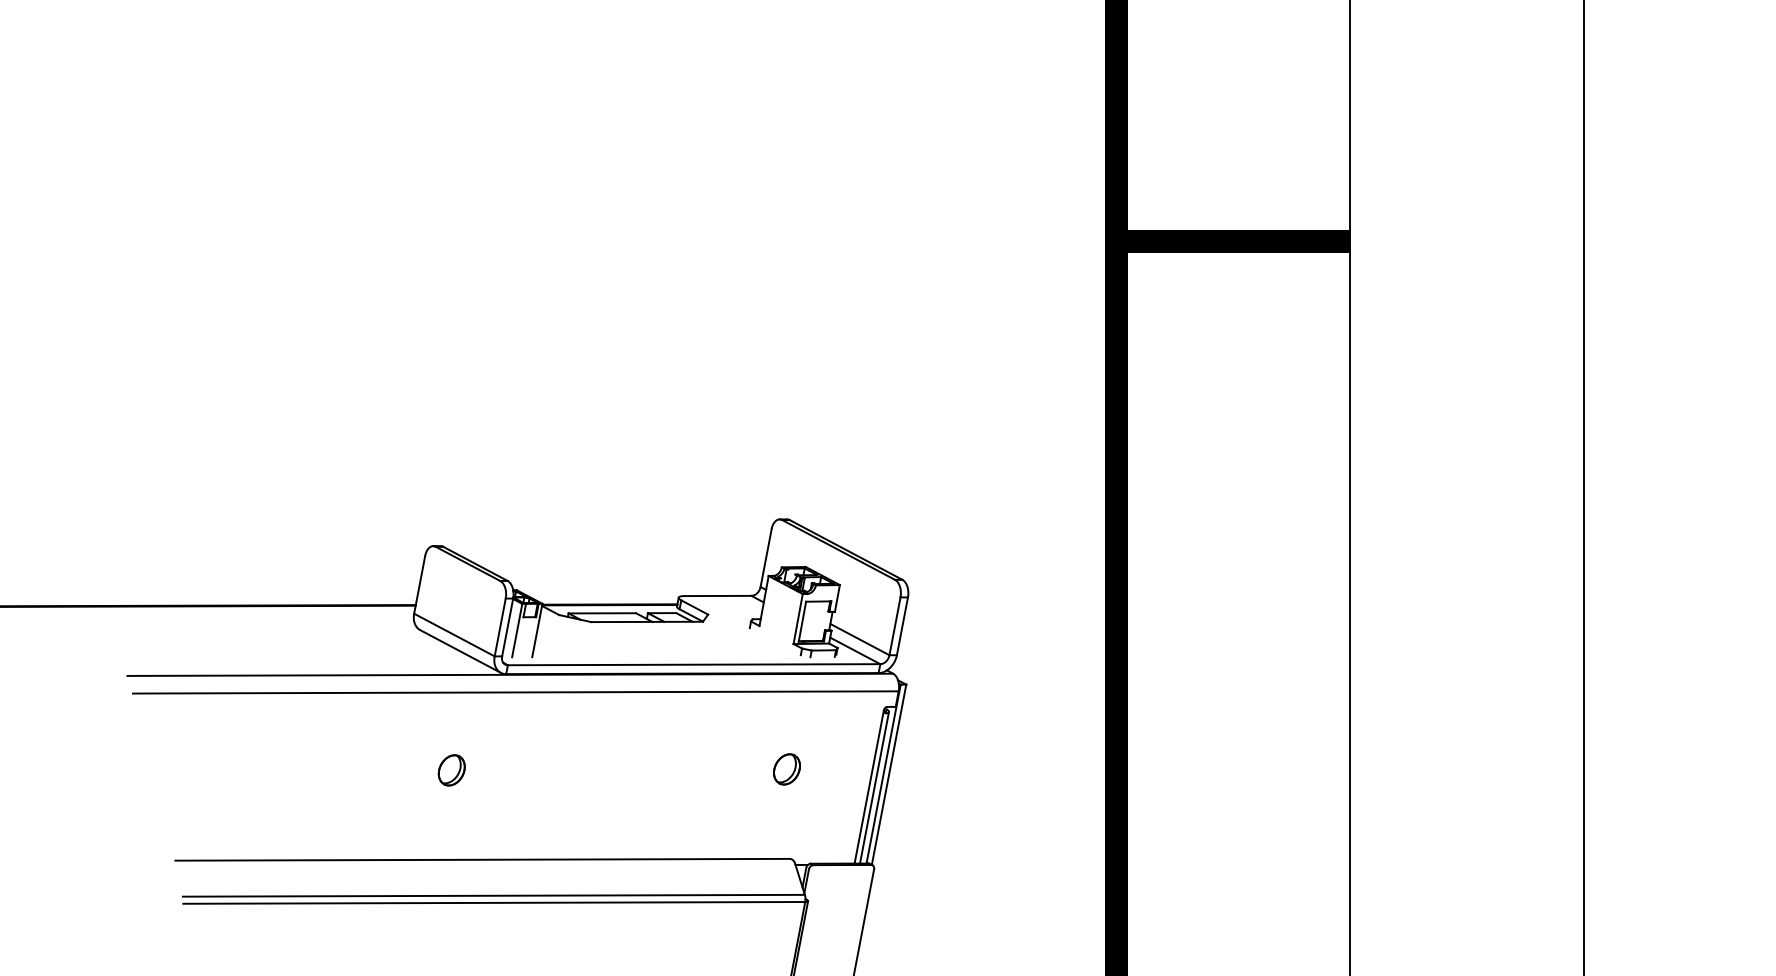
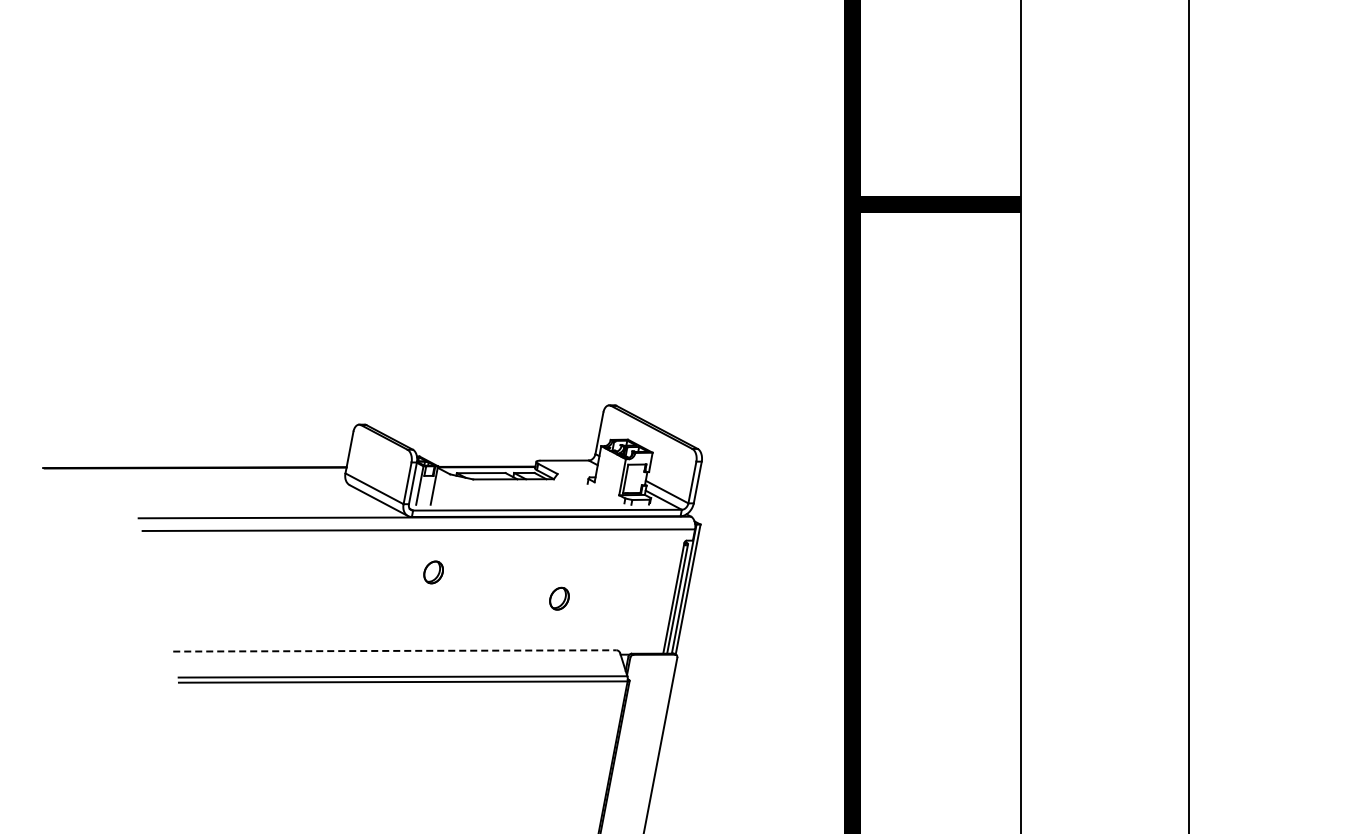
part: (787, 769) -> (559, 598), moved
part: (451, 770) -> (433, 572), moved
line: (482, 859) -> (394, 650), solid -> dashed

